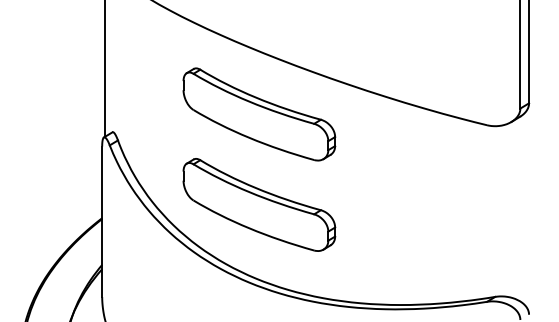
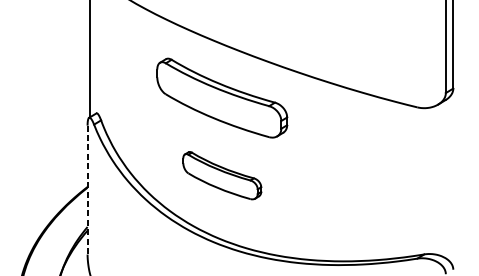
part: (259, 204) -> (222, 175), size x0.6
line: (102, 222) -> (87, 190), solid -> dashed

